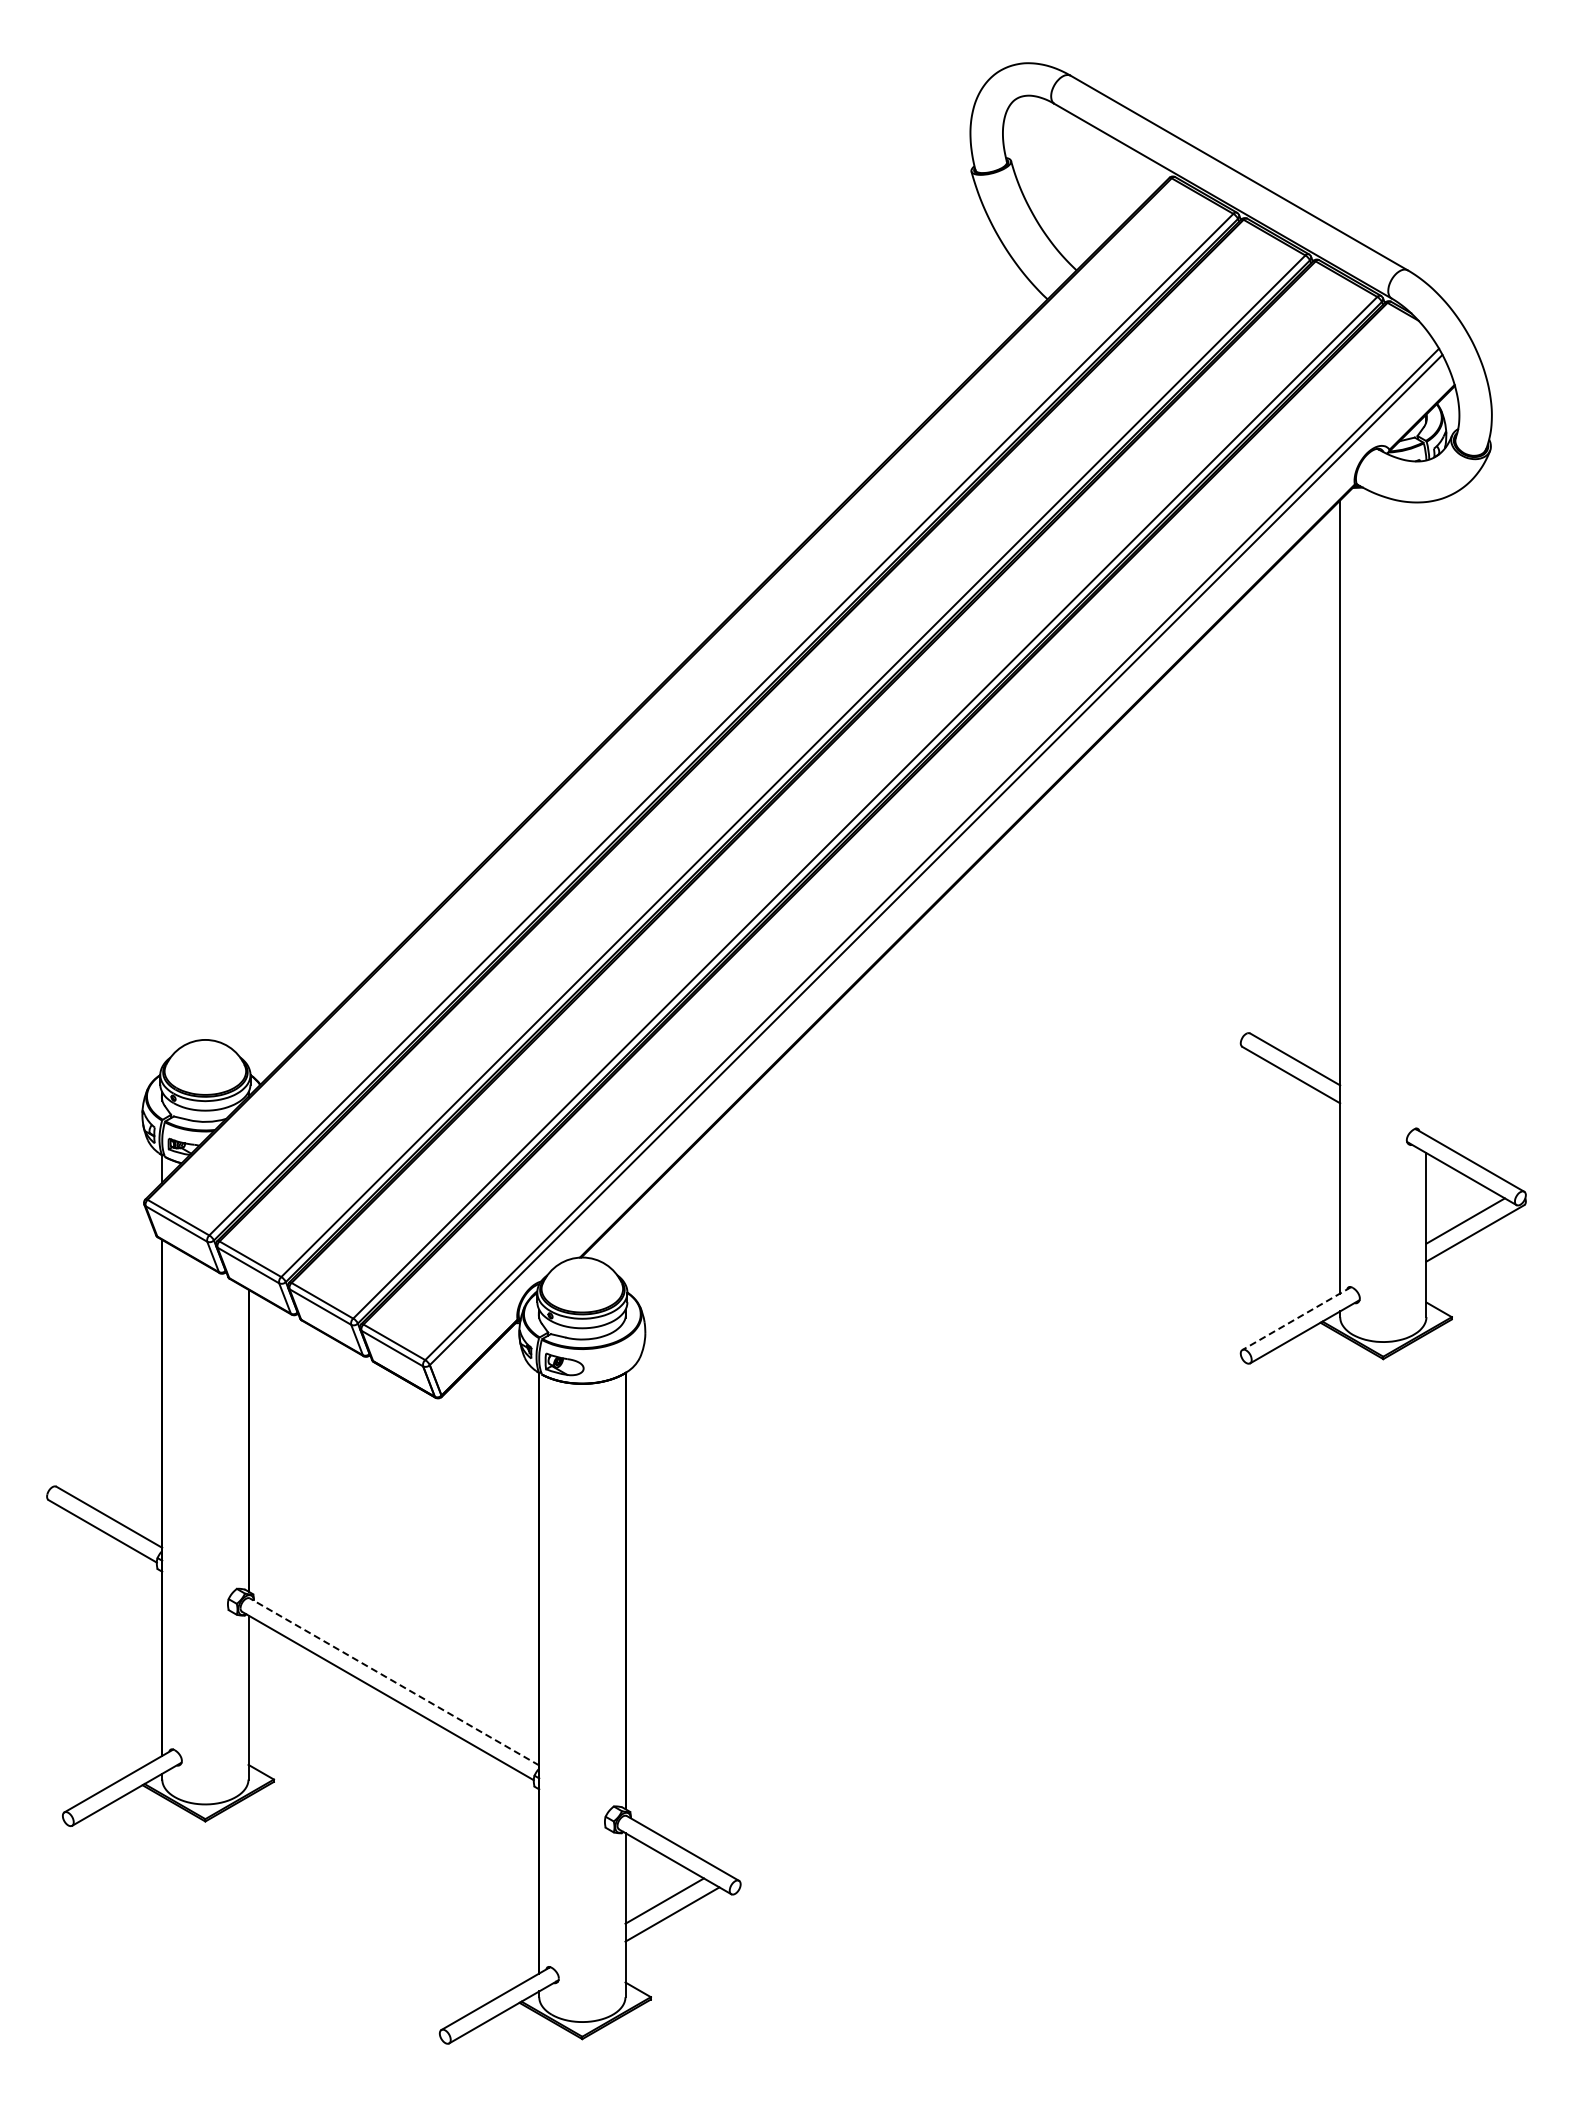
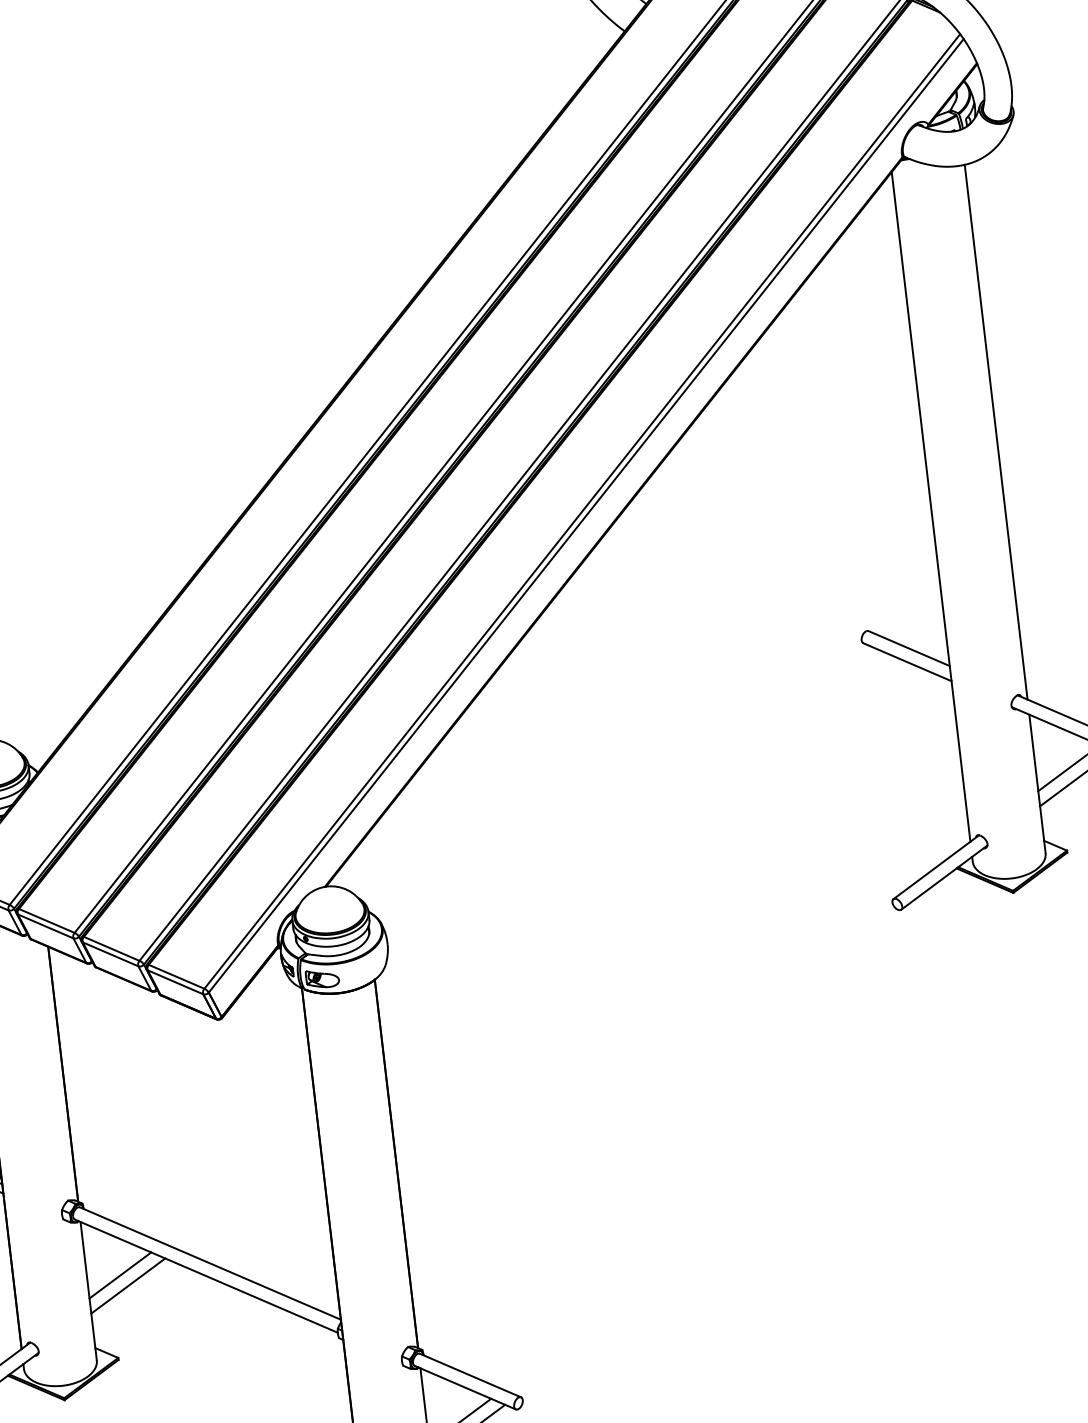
line: (1426, 818) -> (996, 432), added
line: (1296, 1318) -> (935, 867), dashed -> solid
line: (394, 1681) -> (210, 1263), dashed -> solid
line: (287, 1683) -> (120, 1275), added
line: (295, 1696) -> (128, 1285), added

